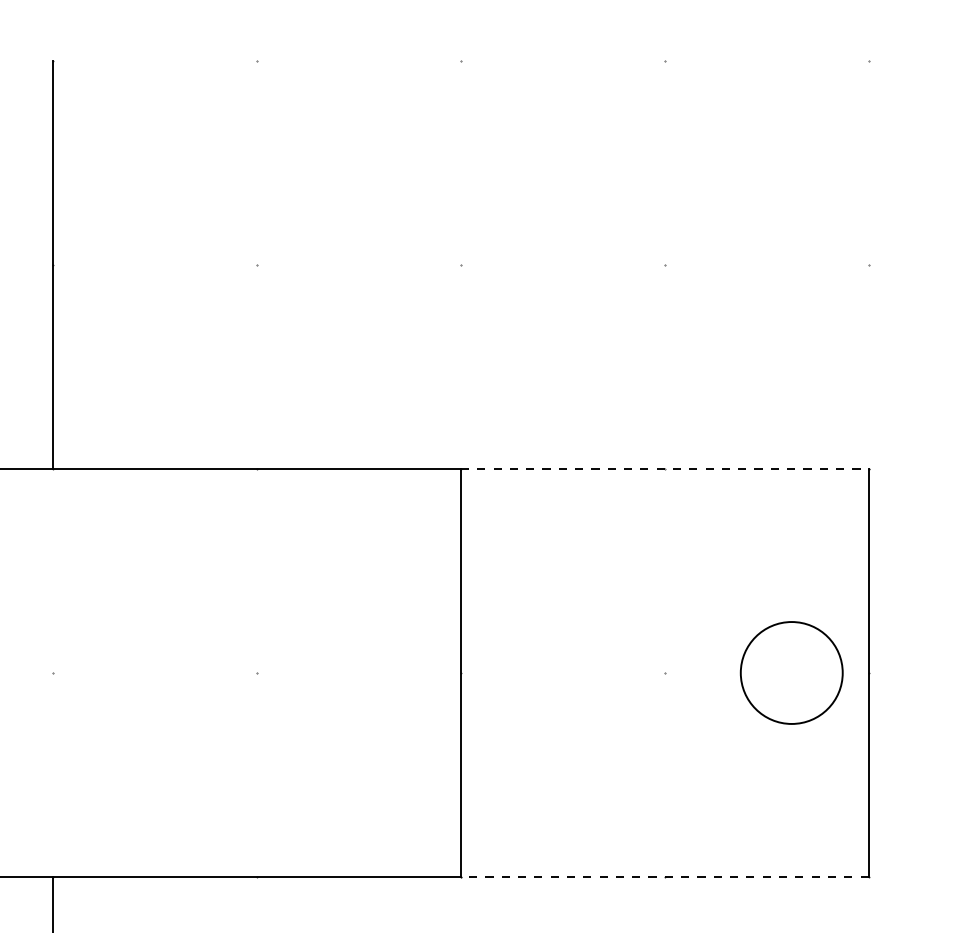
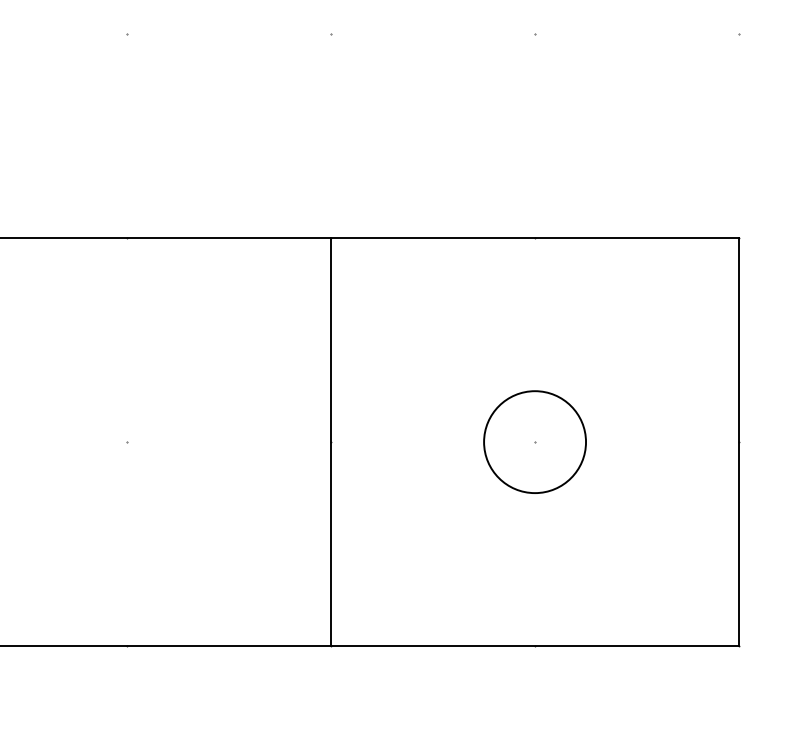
line: (664, 469) -> (534, 238), dashed -> solid
circle: (791, 672) -> (534, 441), moved
line: (664, 876) -> (534, 645), dashed -> solid

